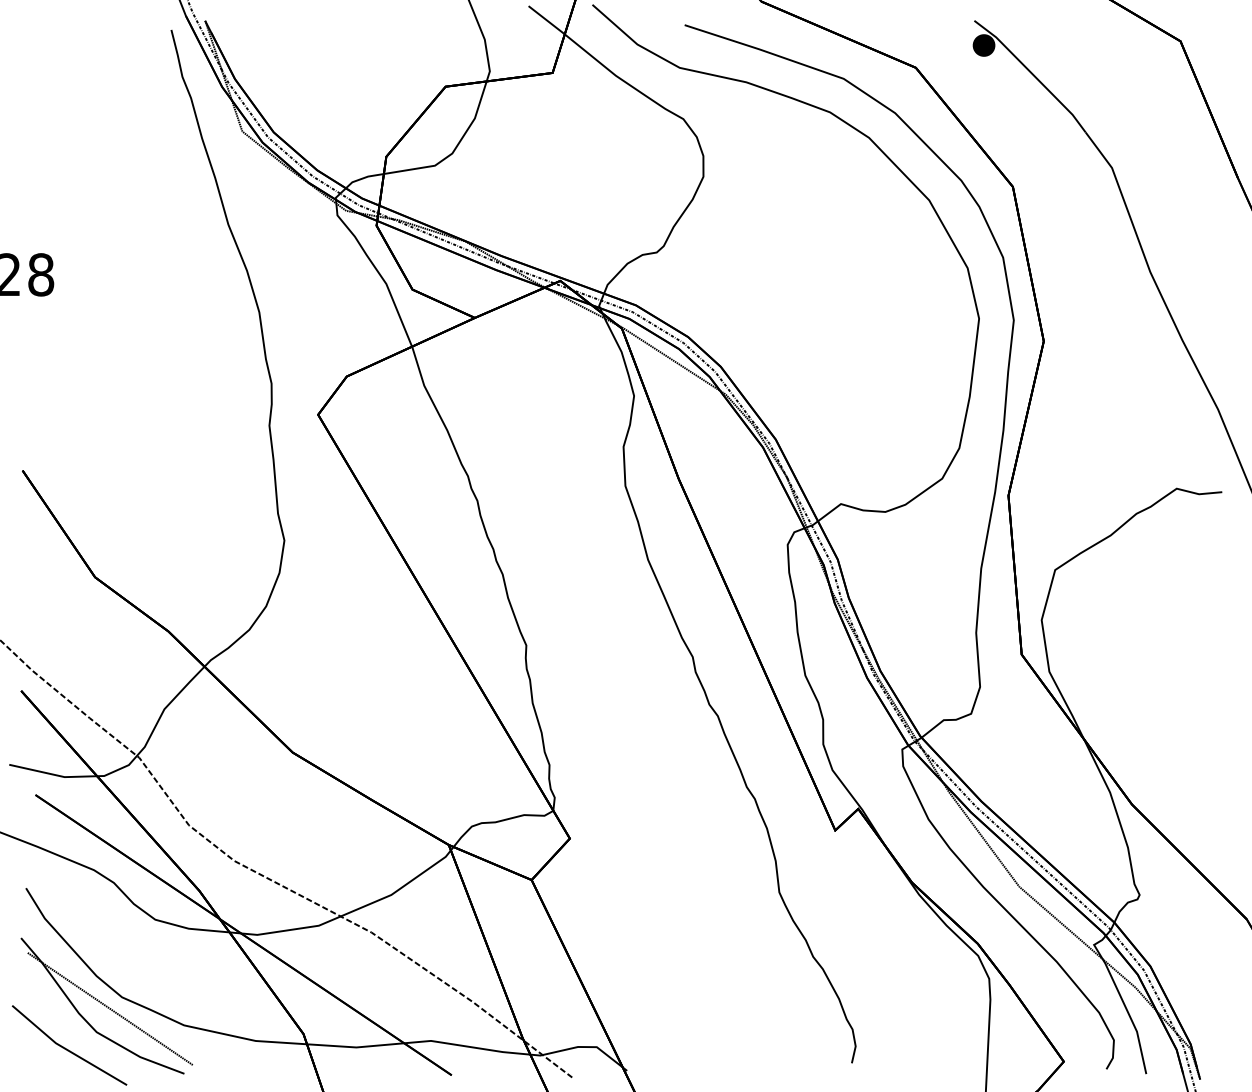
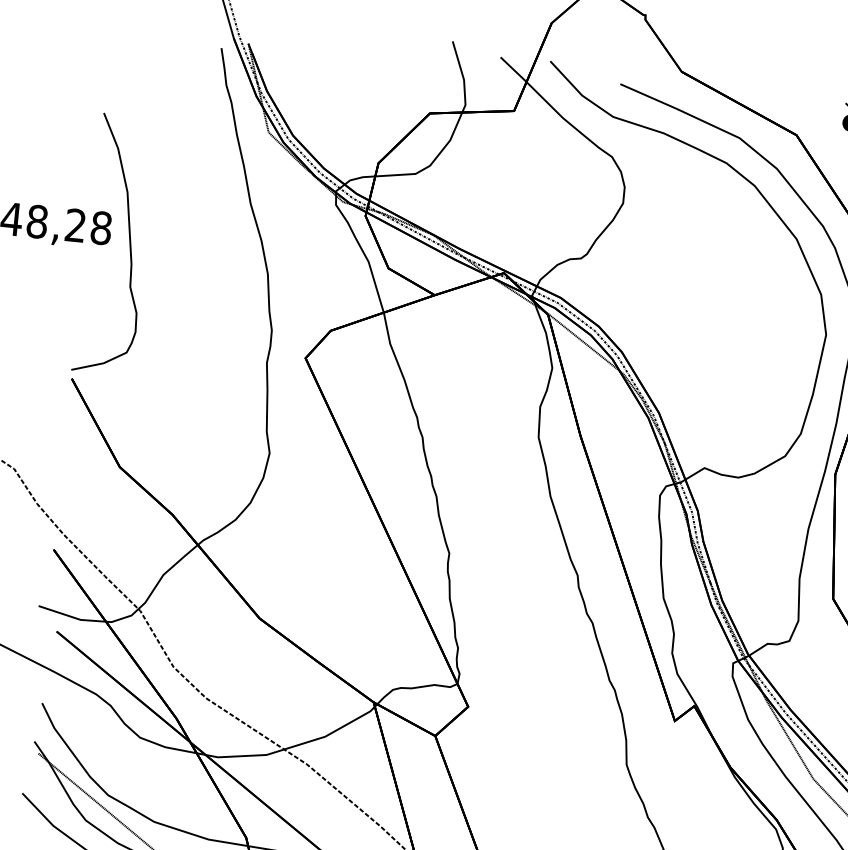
curve: (78, 288) -> (129, 241), added

